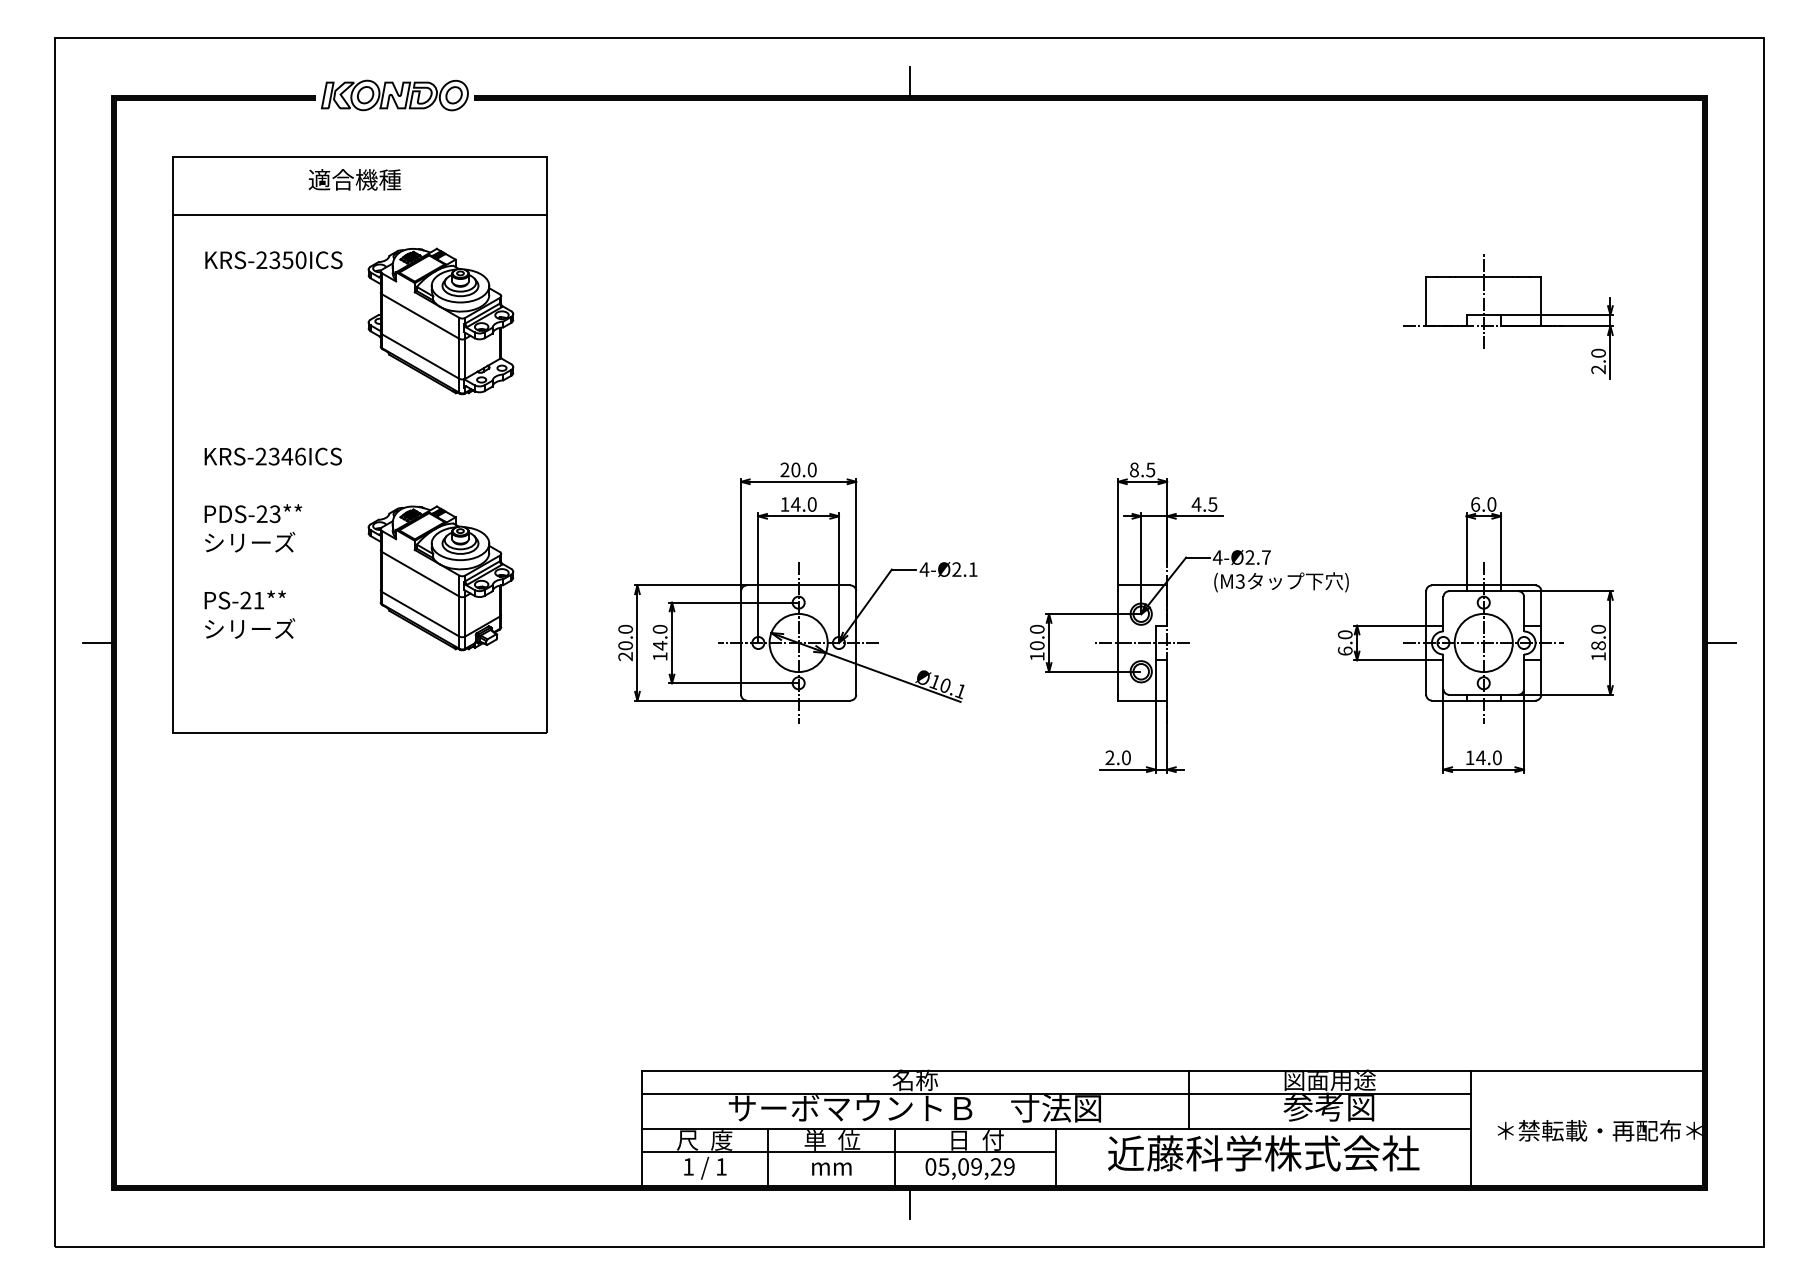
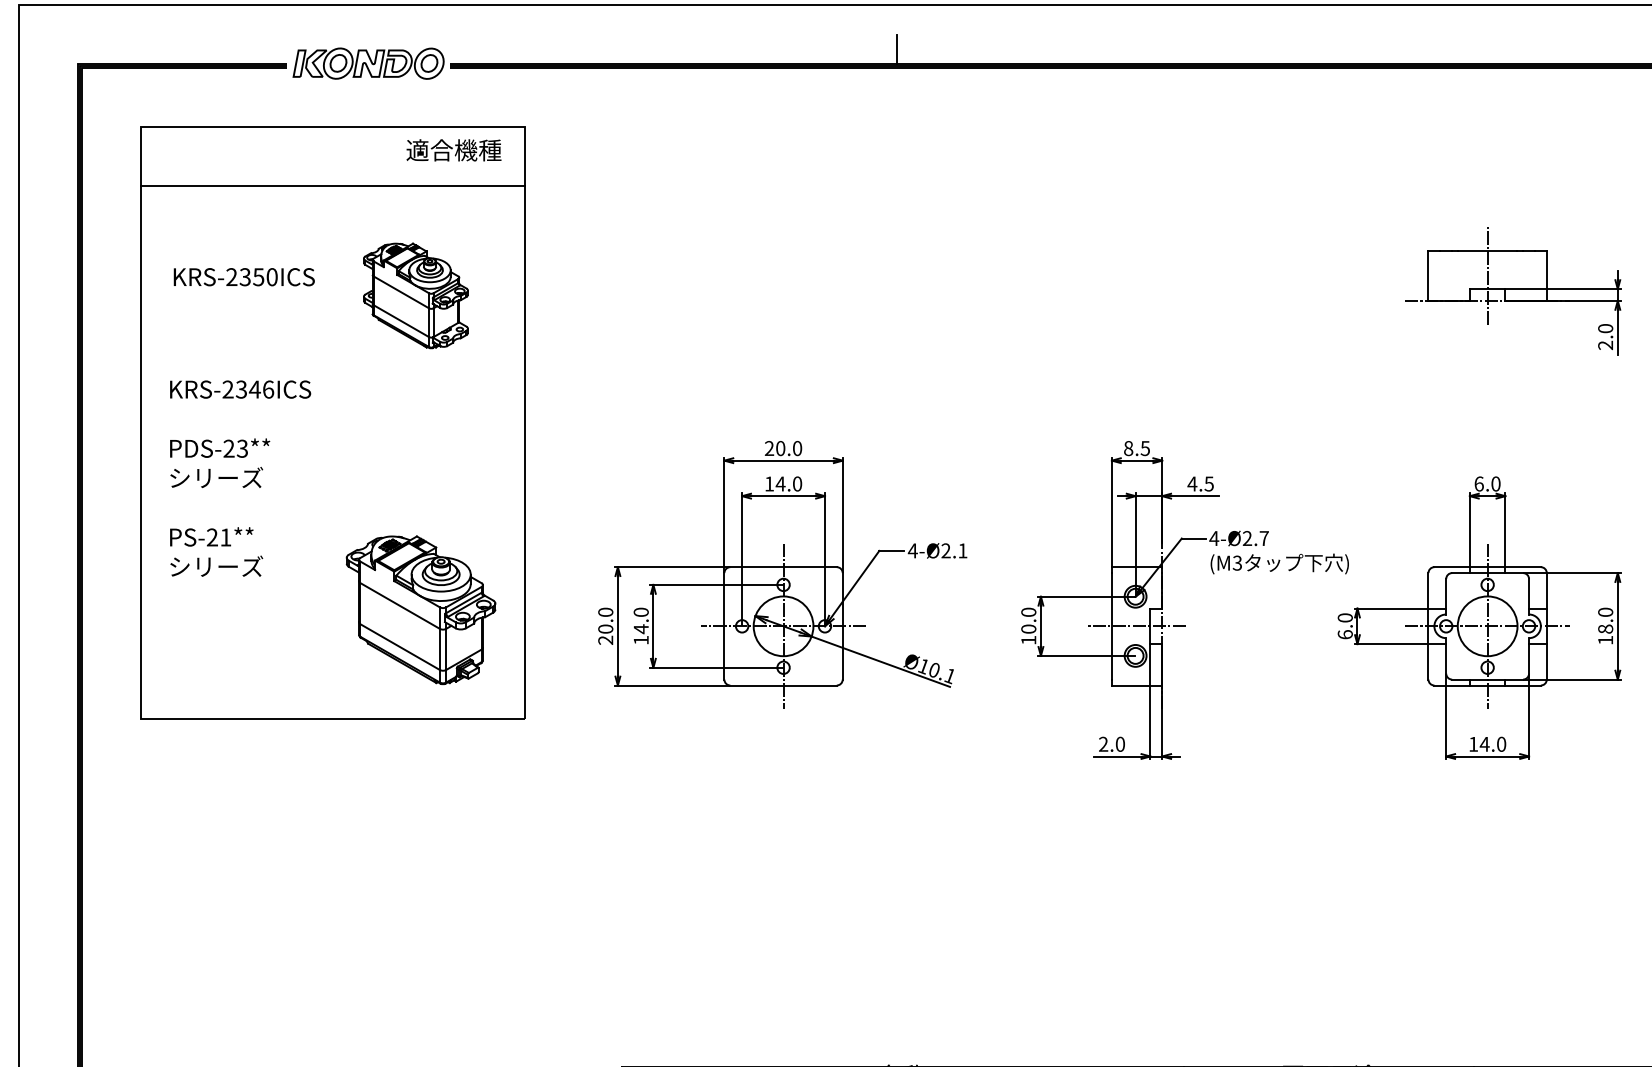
text: (355, 179) -> (454, 150), moved
text: (273, 260) -> (243, 277), moved
part: (440, 321) -> (415, 295), size x0.7
text: (272, 542) -> (239, 477), moved
part: (440, 578) -> (420, 610), moved
line: (97, 643) -> (62, 626), removed

